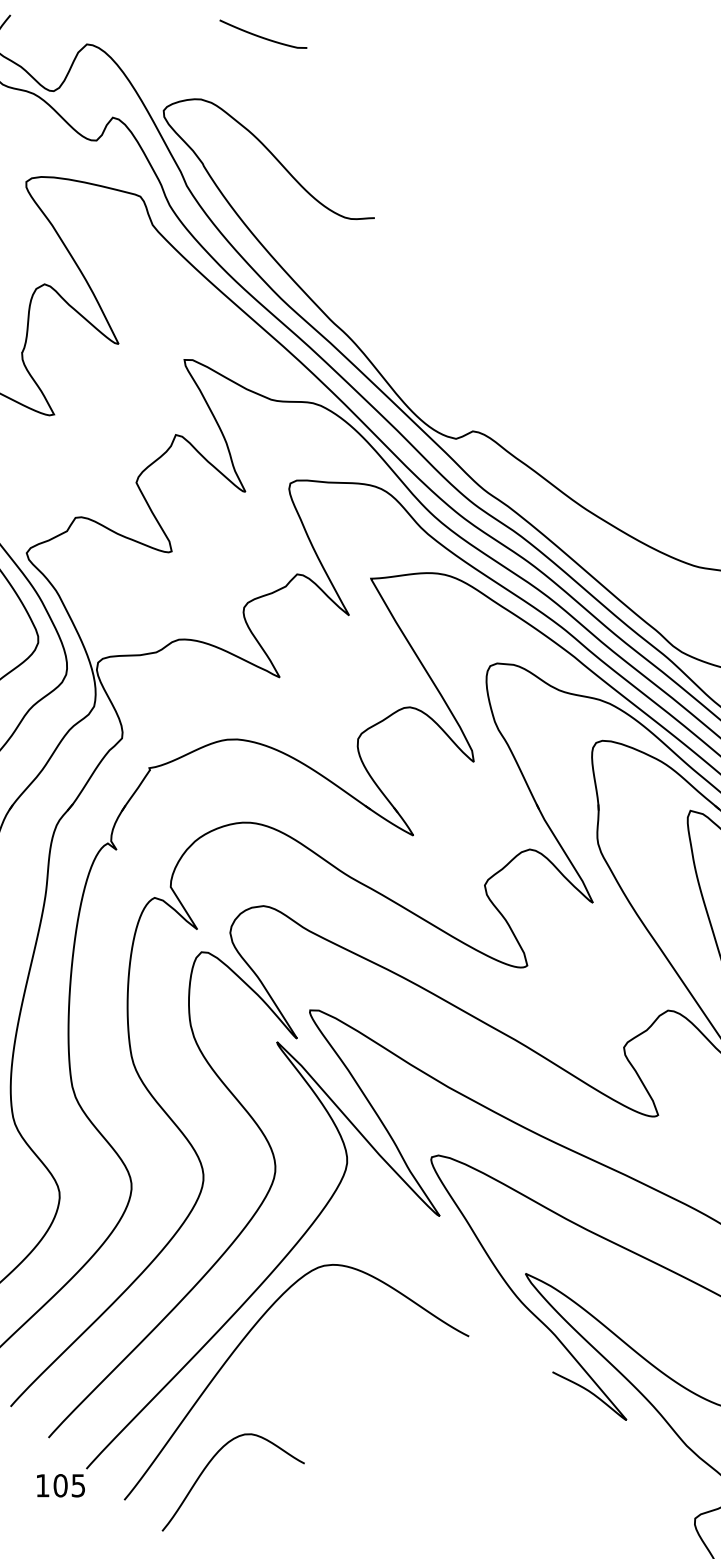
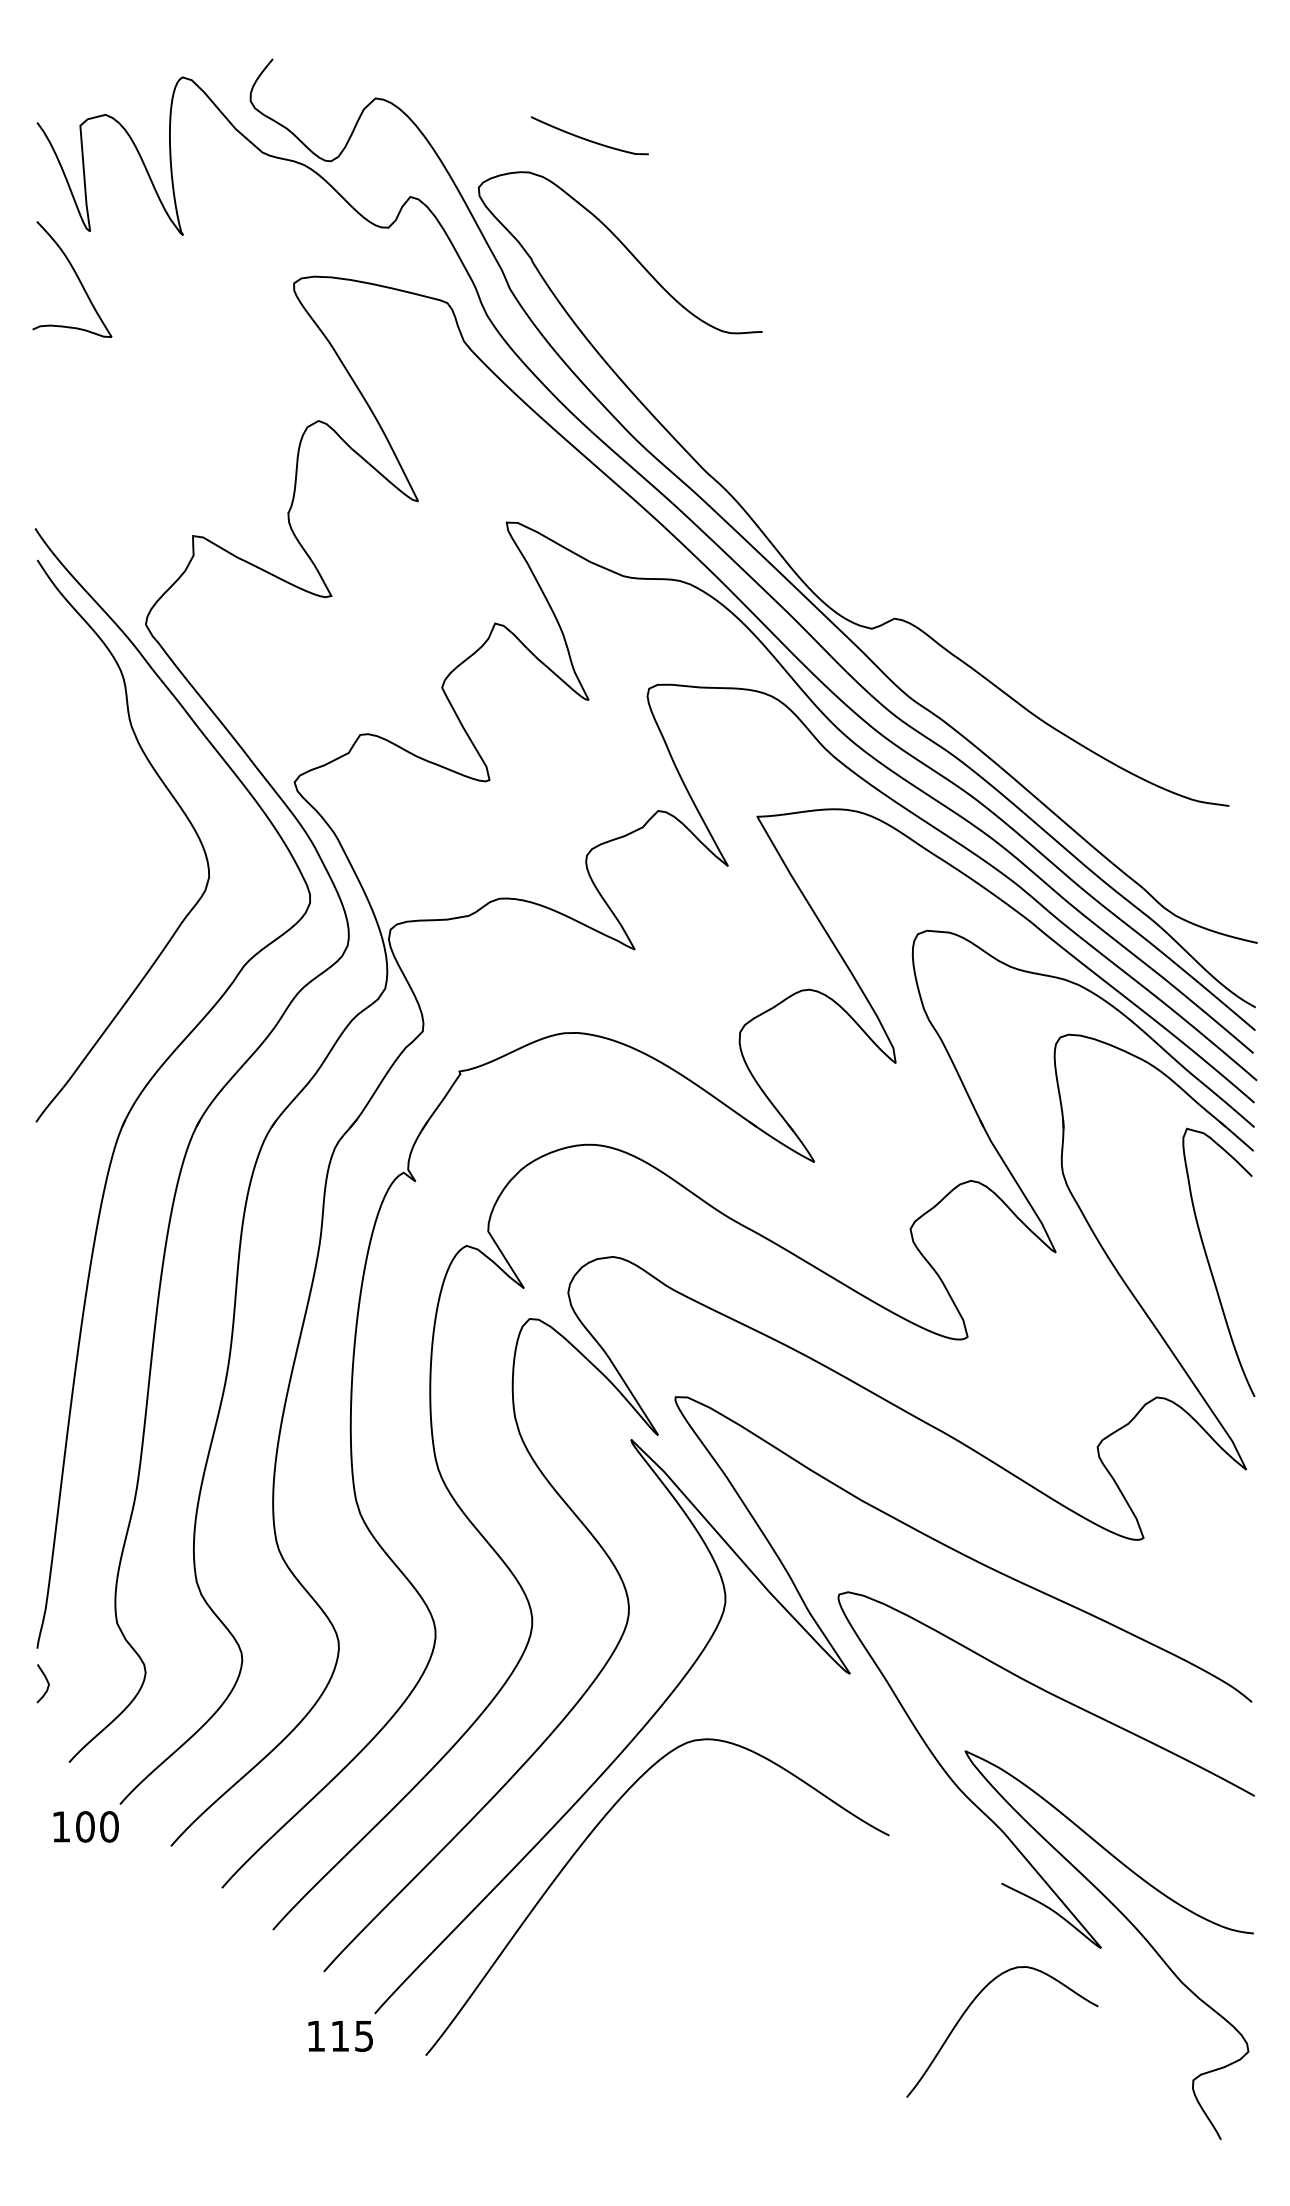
curve: (263, 37) -> (589, 139), moved
curve: (209, 1463) -> (970, 2006), moved
text: (60, 1485) -> (339, 2036), 105 -> 115

